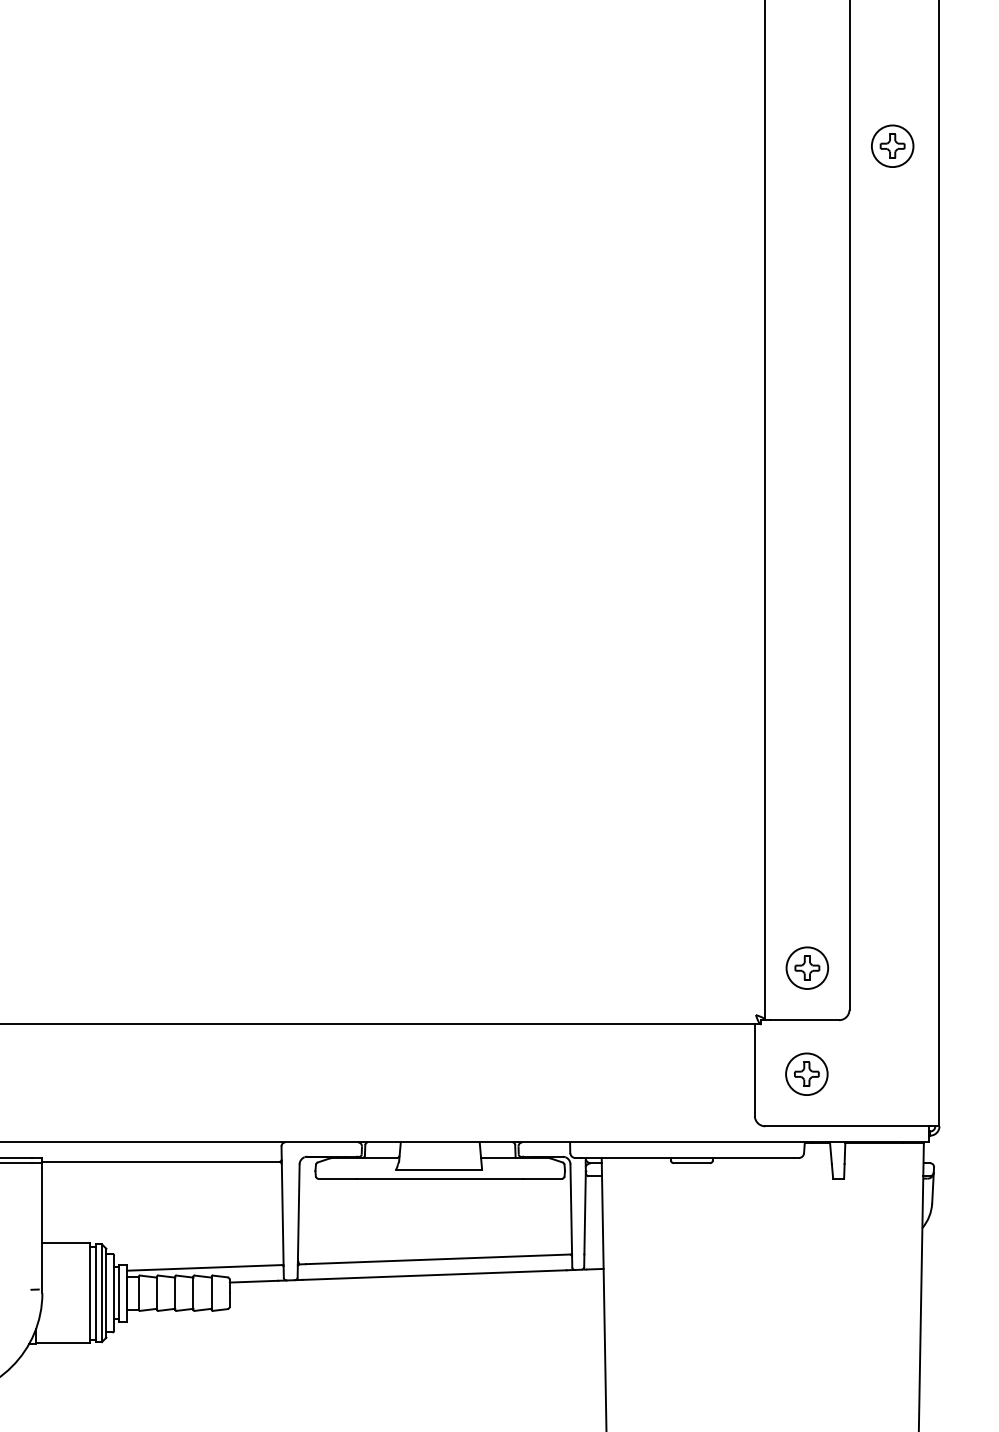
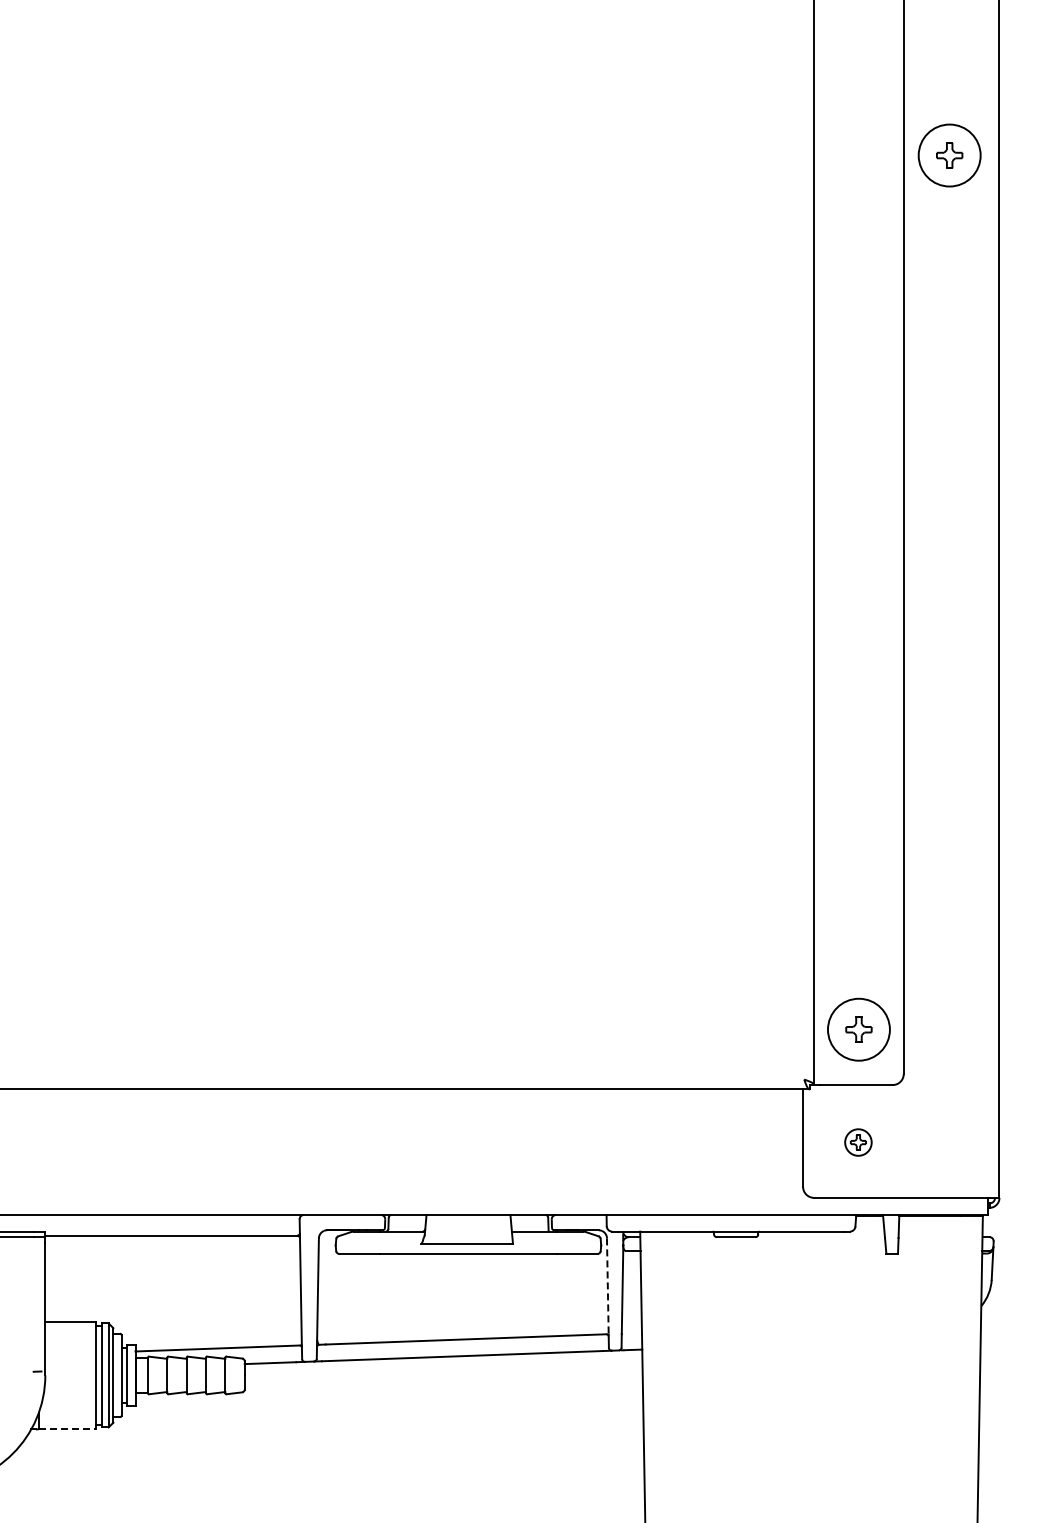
circle: (892, 146) -> (949, 155), size x1.4
circle: (806, 967) -> (858, 1029), size x1.4
part: (806, 1074) -> (858, 1142), size x0.6
line: (570, 1209) -> (607, 1286), solid -> dashed
line: (63, 1343) -> (67, 1428), solid -> dashed

